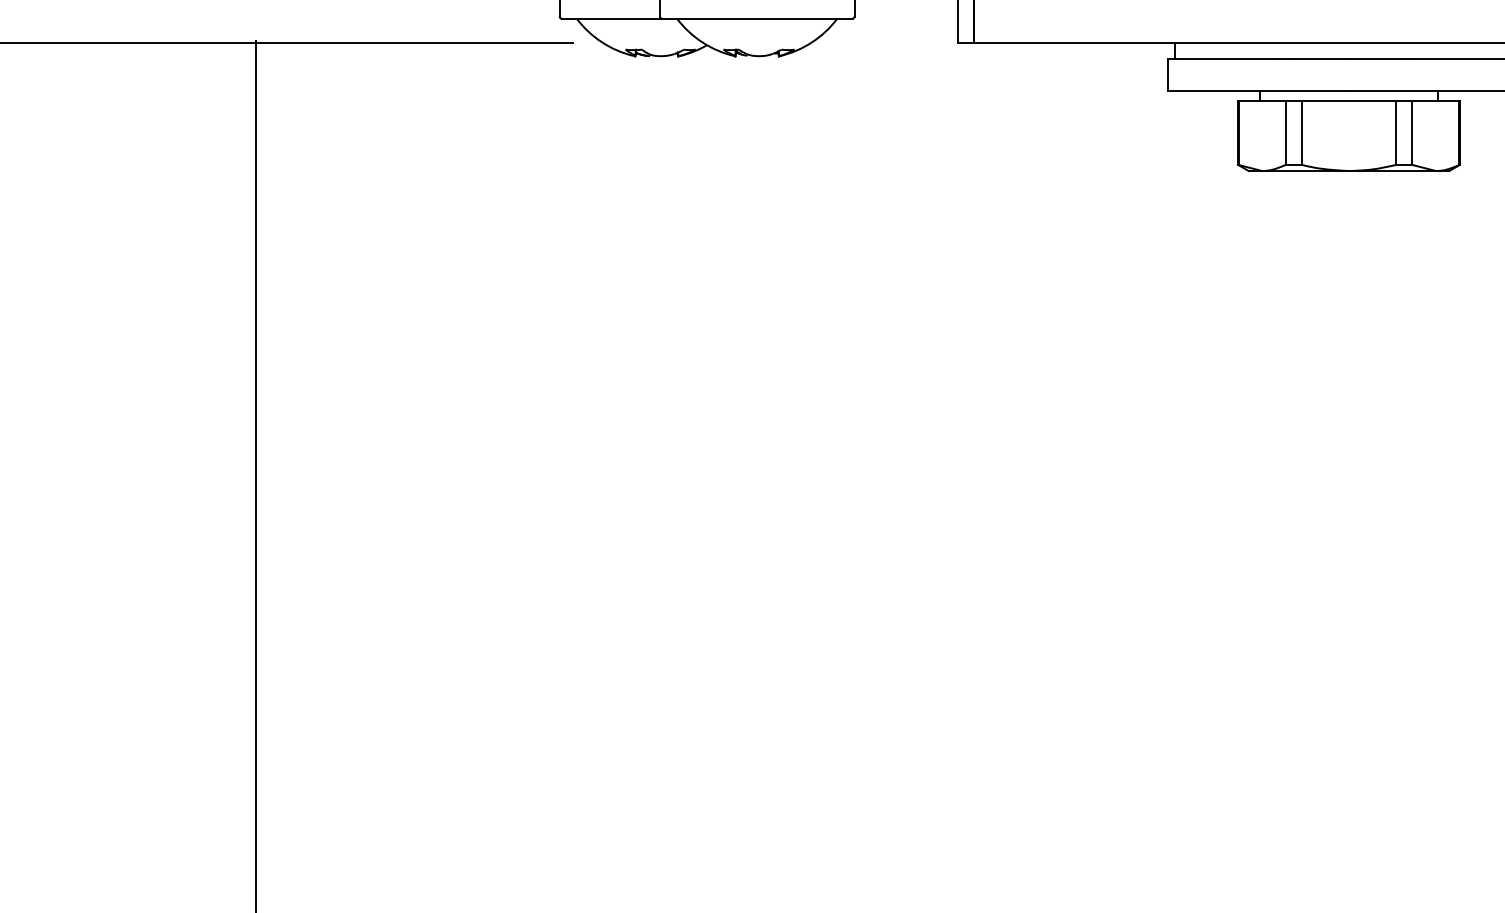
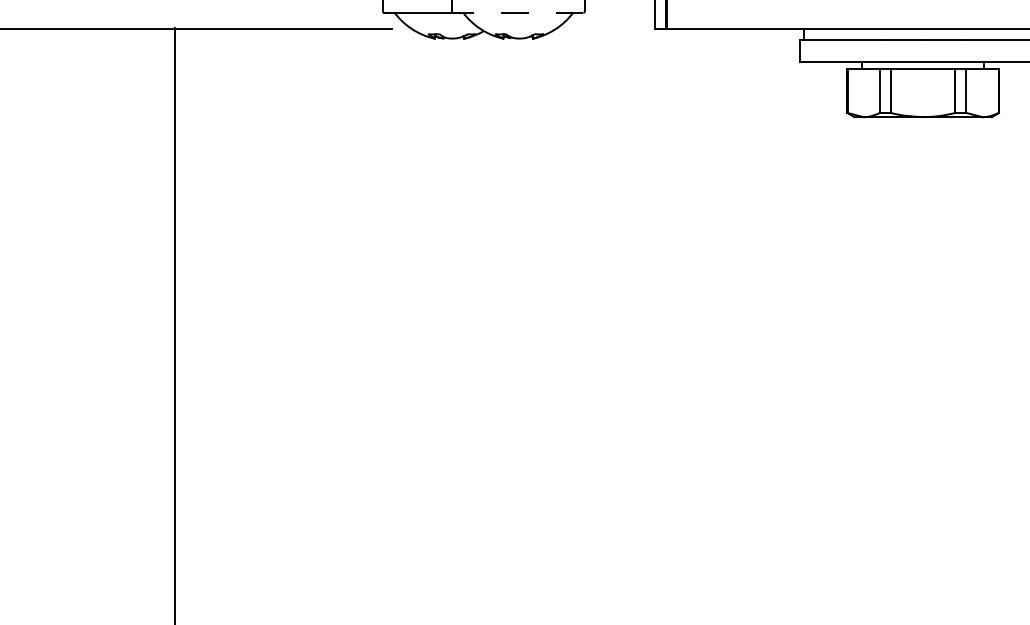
line: (756, 18) -> (517, 12), solid -> dashed

